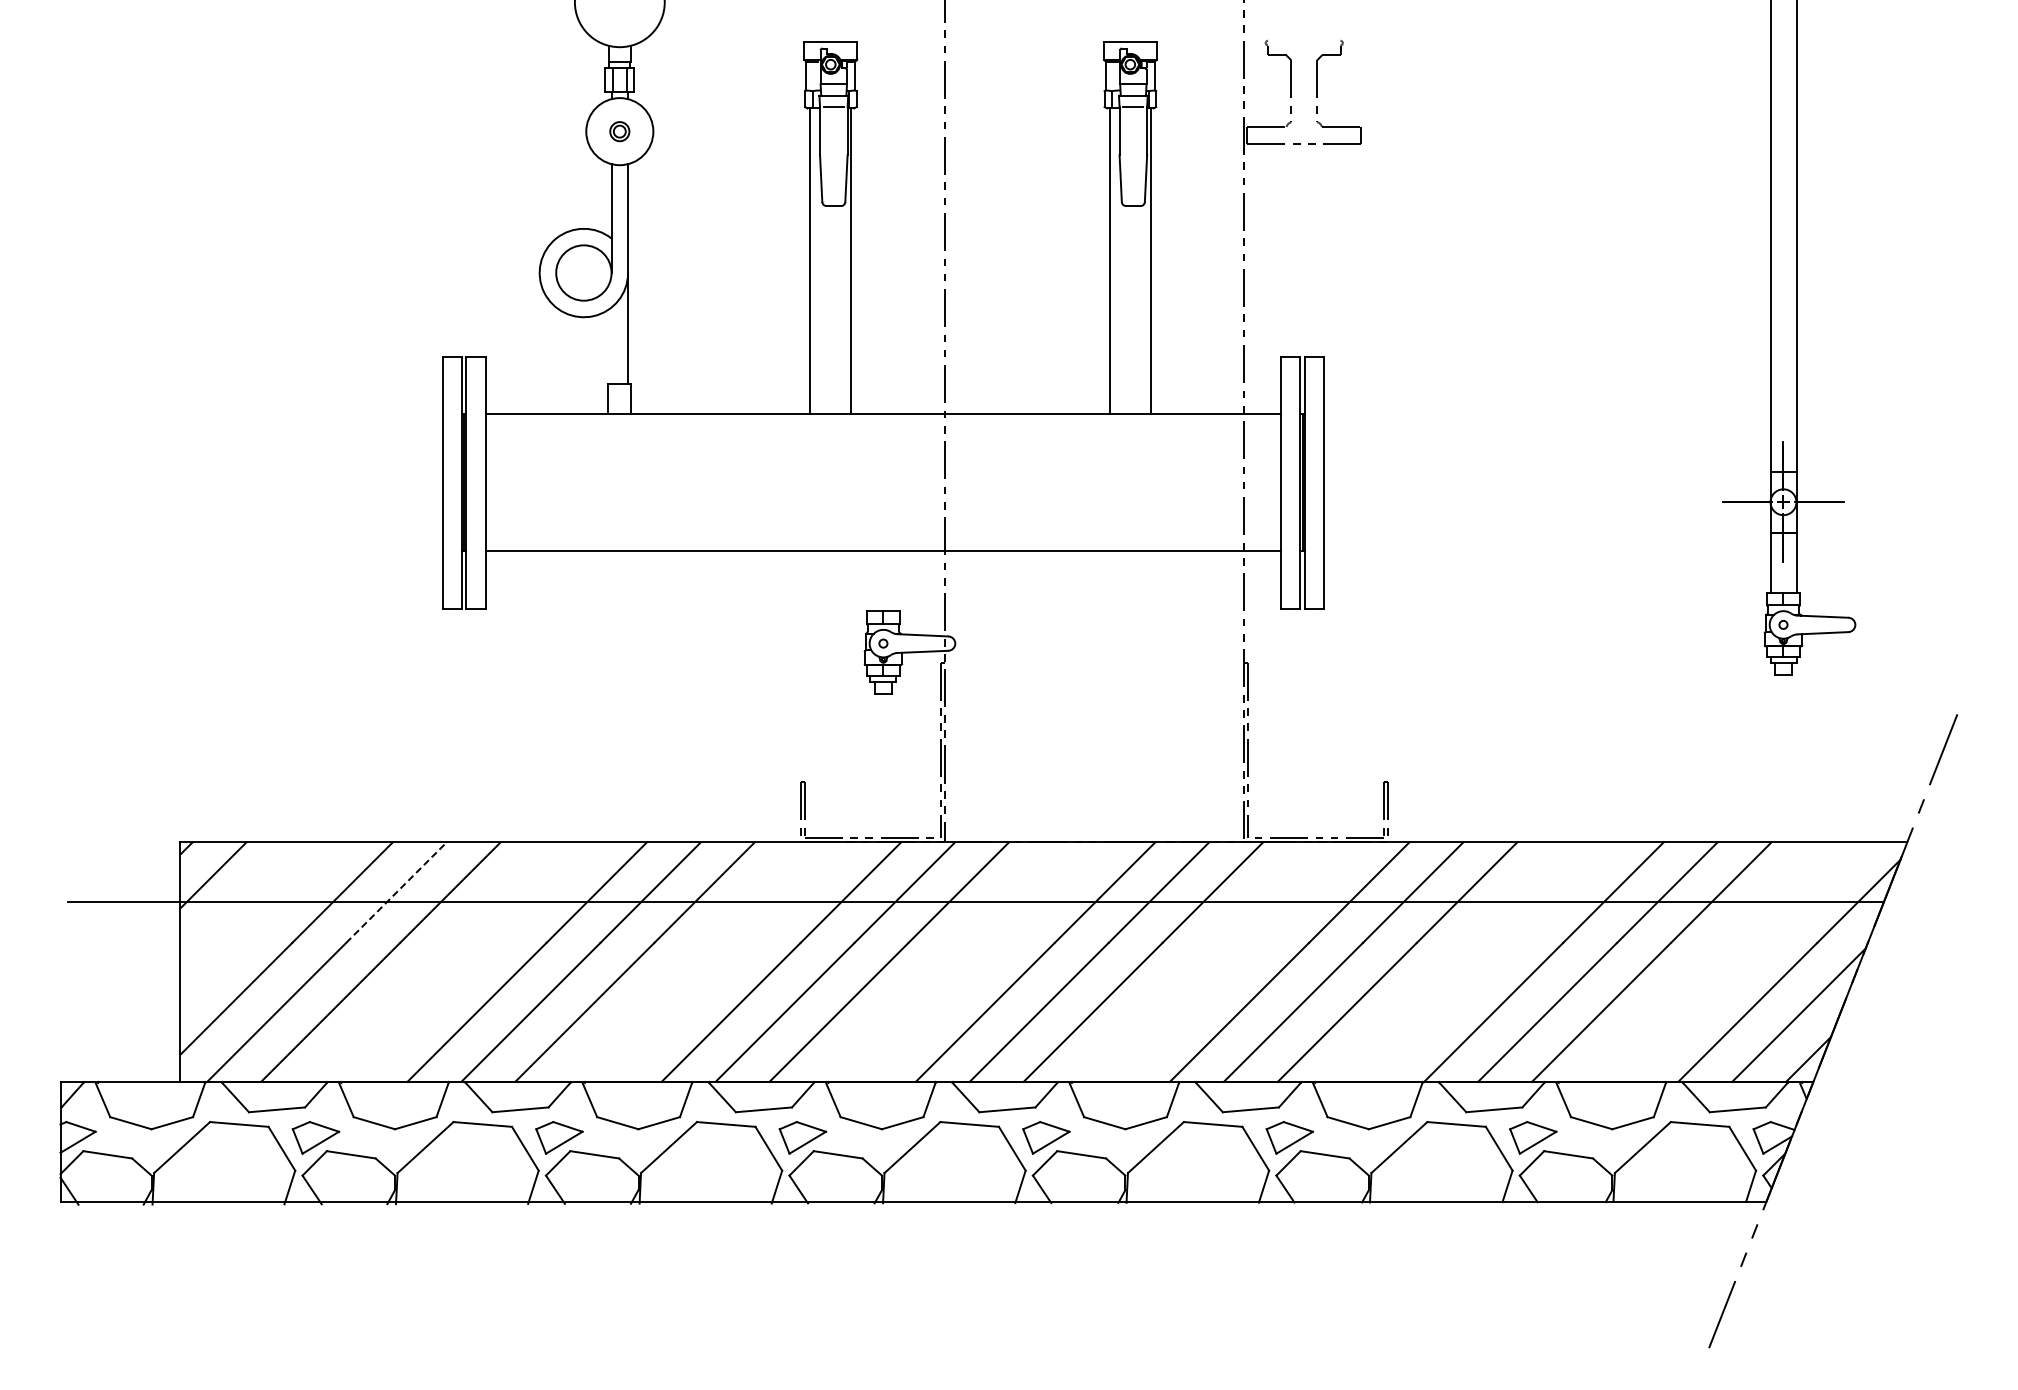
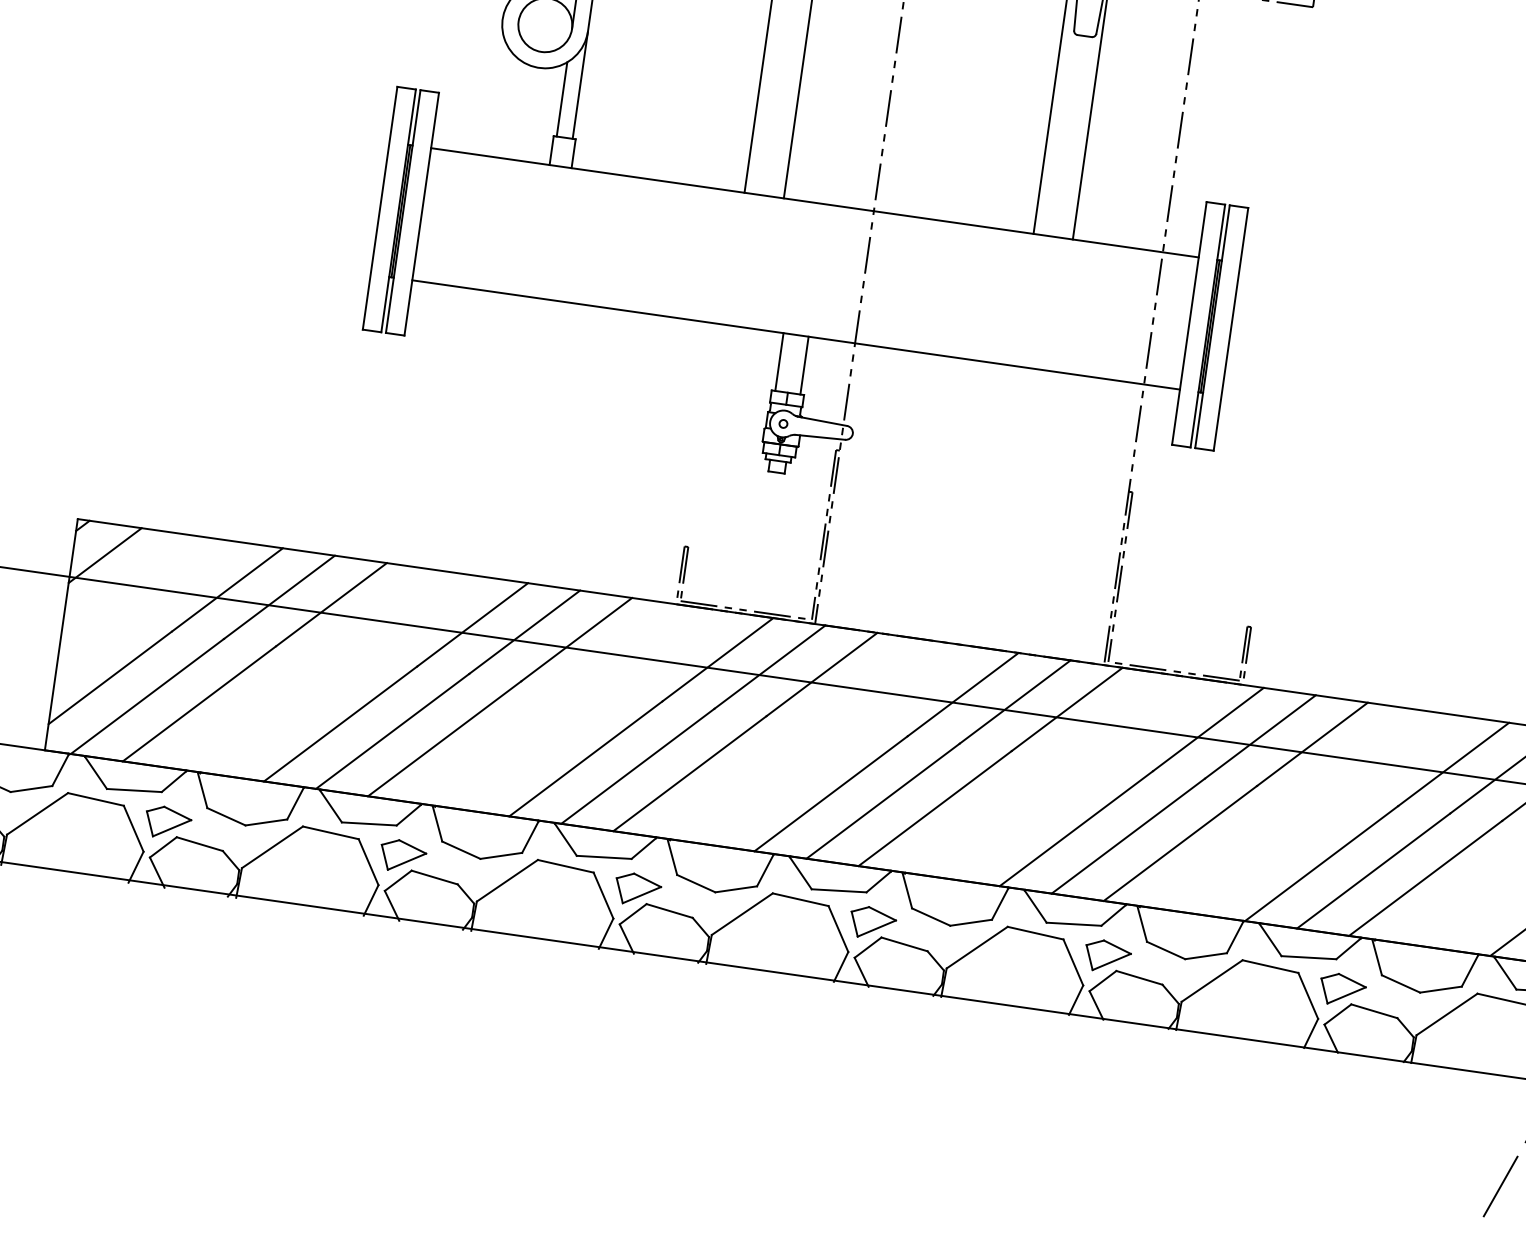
line: (611, 345) -> (562, 98), added
line: (870, 581) -> (779, 362), added
line: (896, 581) -> (804, 365), added
line: (396, 892) -> (279, 597), dashed -> solid

